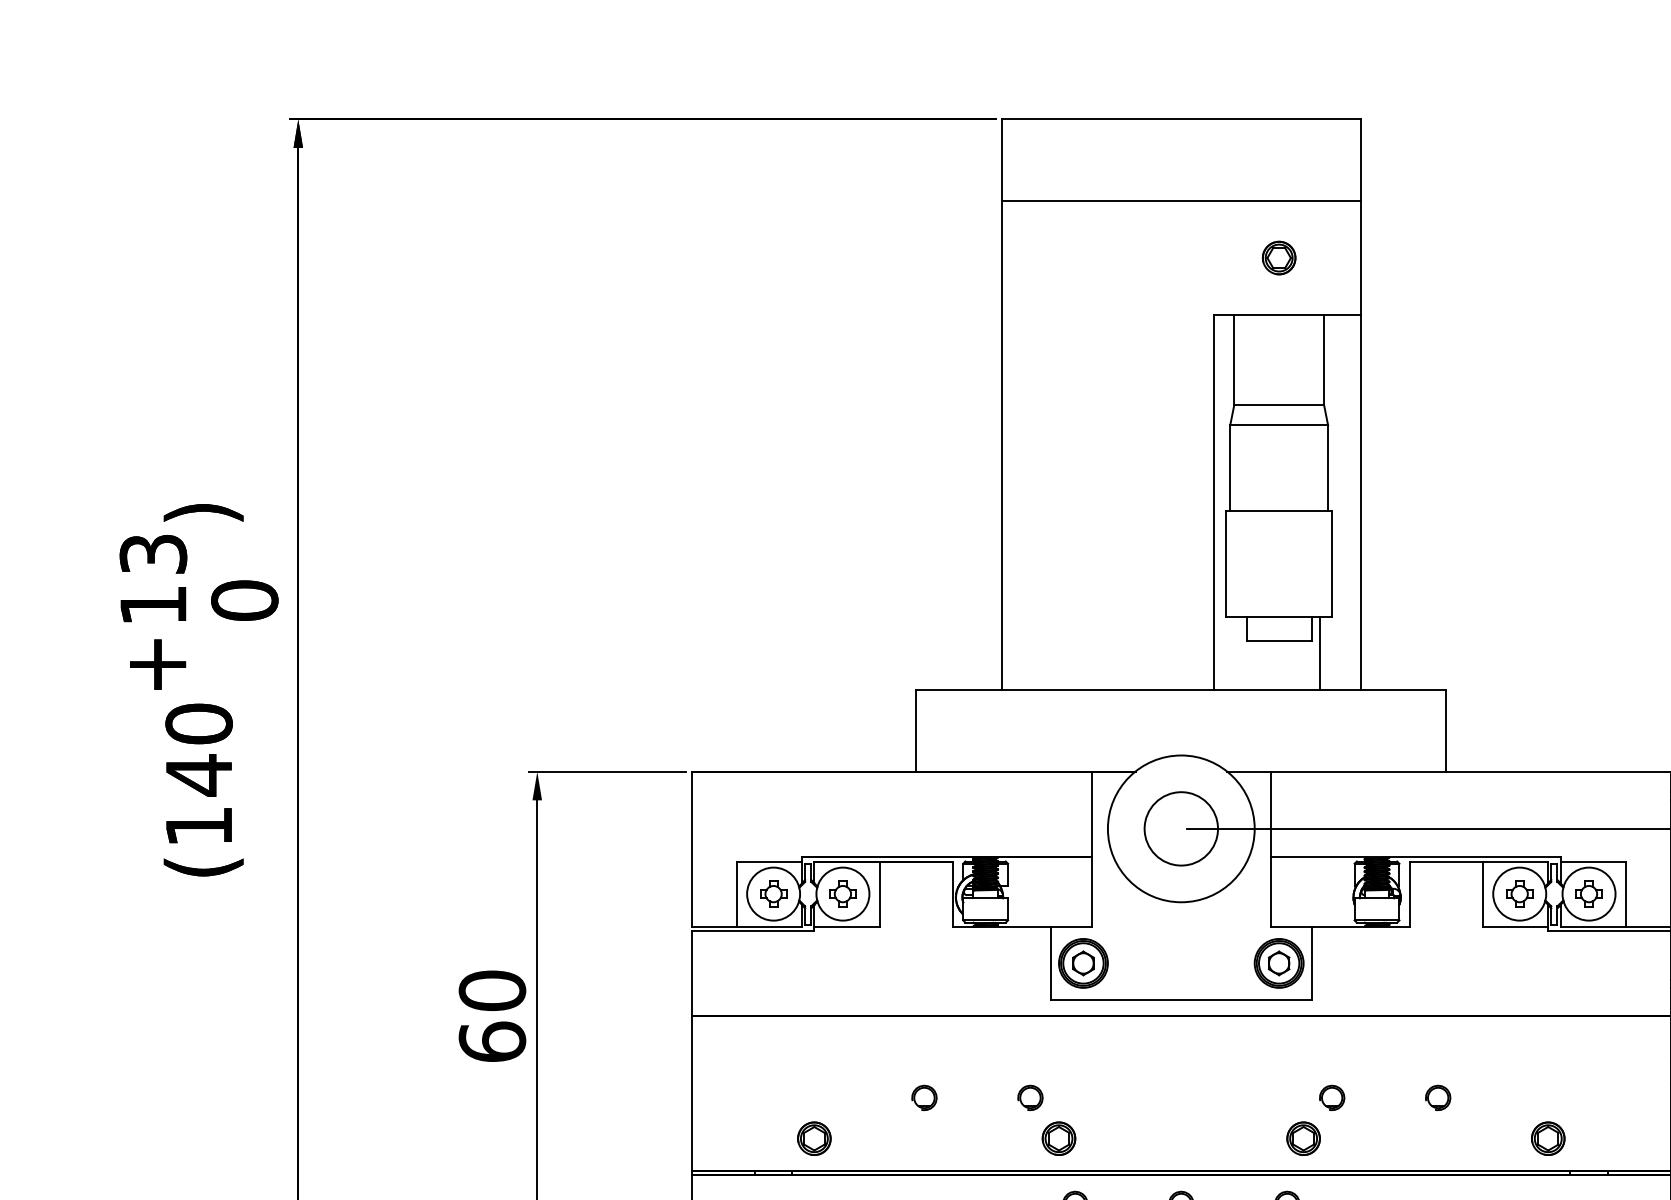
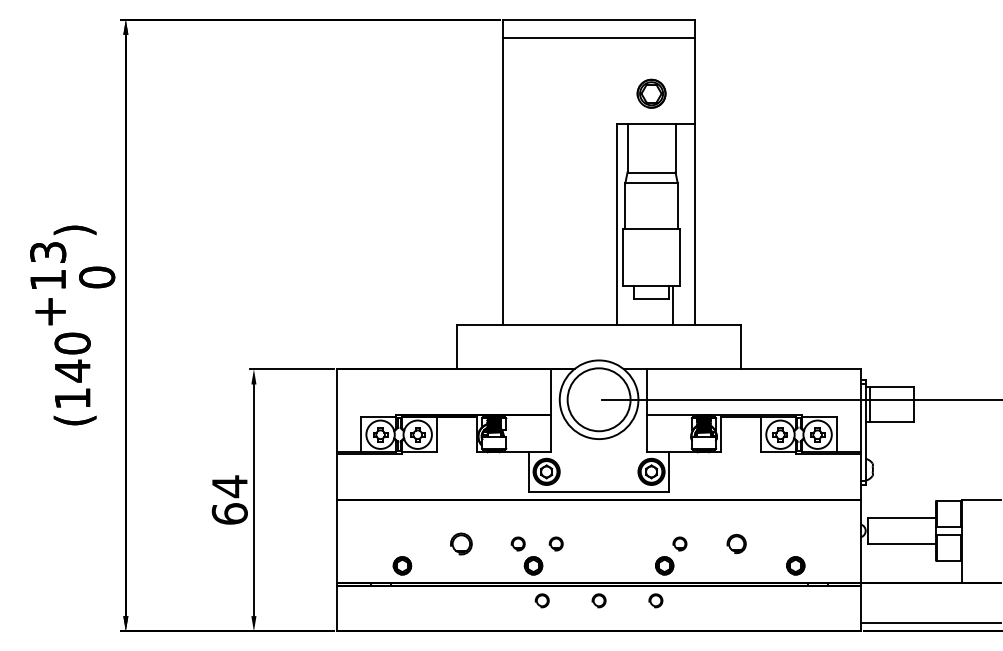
line: (1180, 201) -> (598, 38), moved
part: (1279, 257) -> (651, 93), size x1.6
circle: (1180, 828) -> (598, 399), size x1.6
text: (491, 990) -> (229, 486), 60 -> 64
part: (924, 1097) -> (461, 543), size x1.6
part: (1099, 1097) -> (555, 543), added
part: (1437, 1097) -> (736, 543), size x1.4

